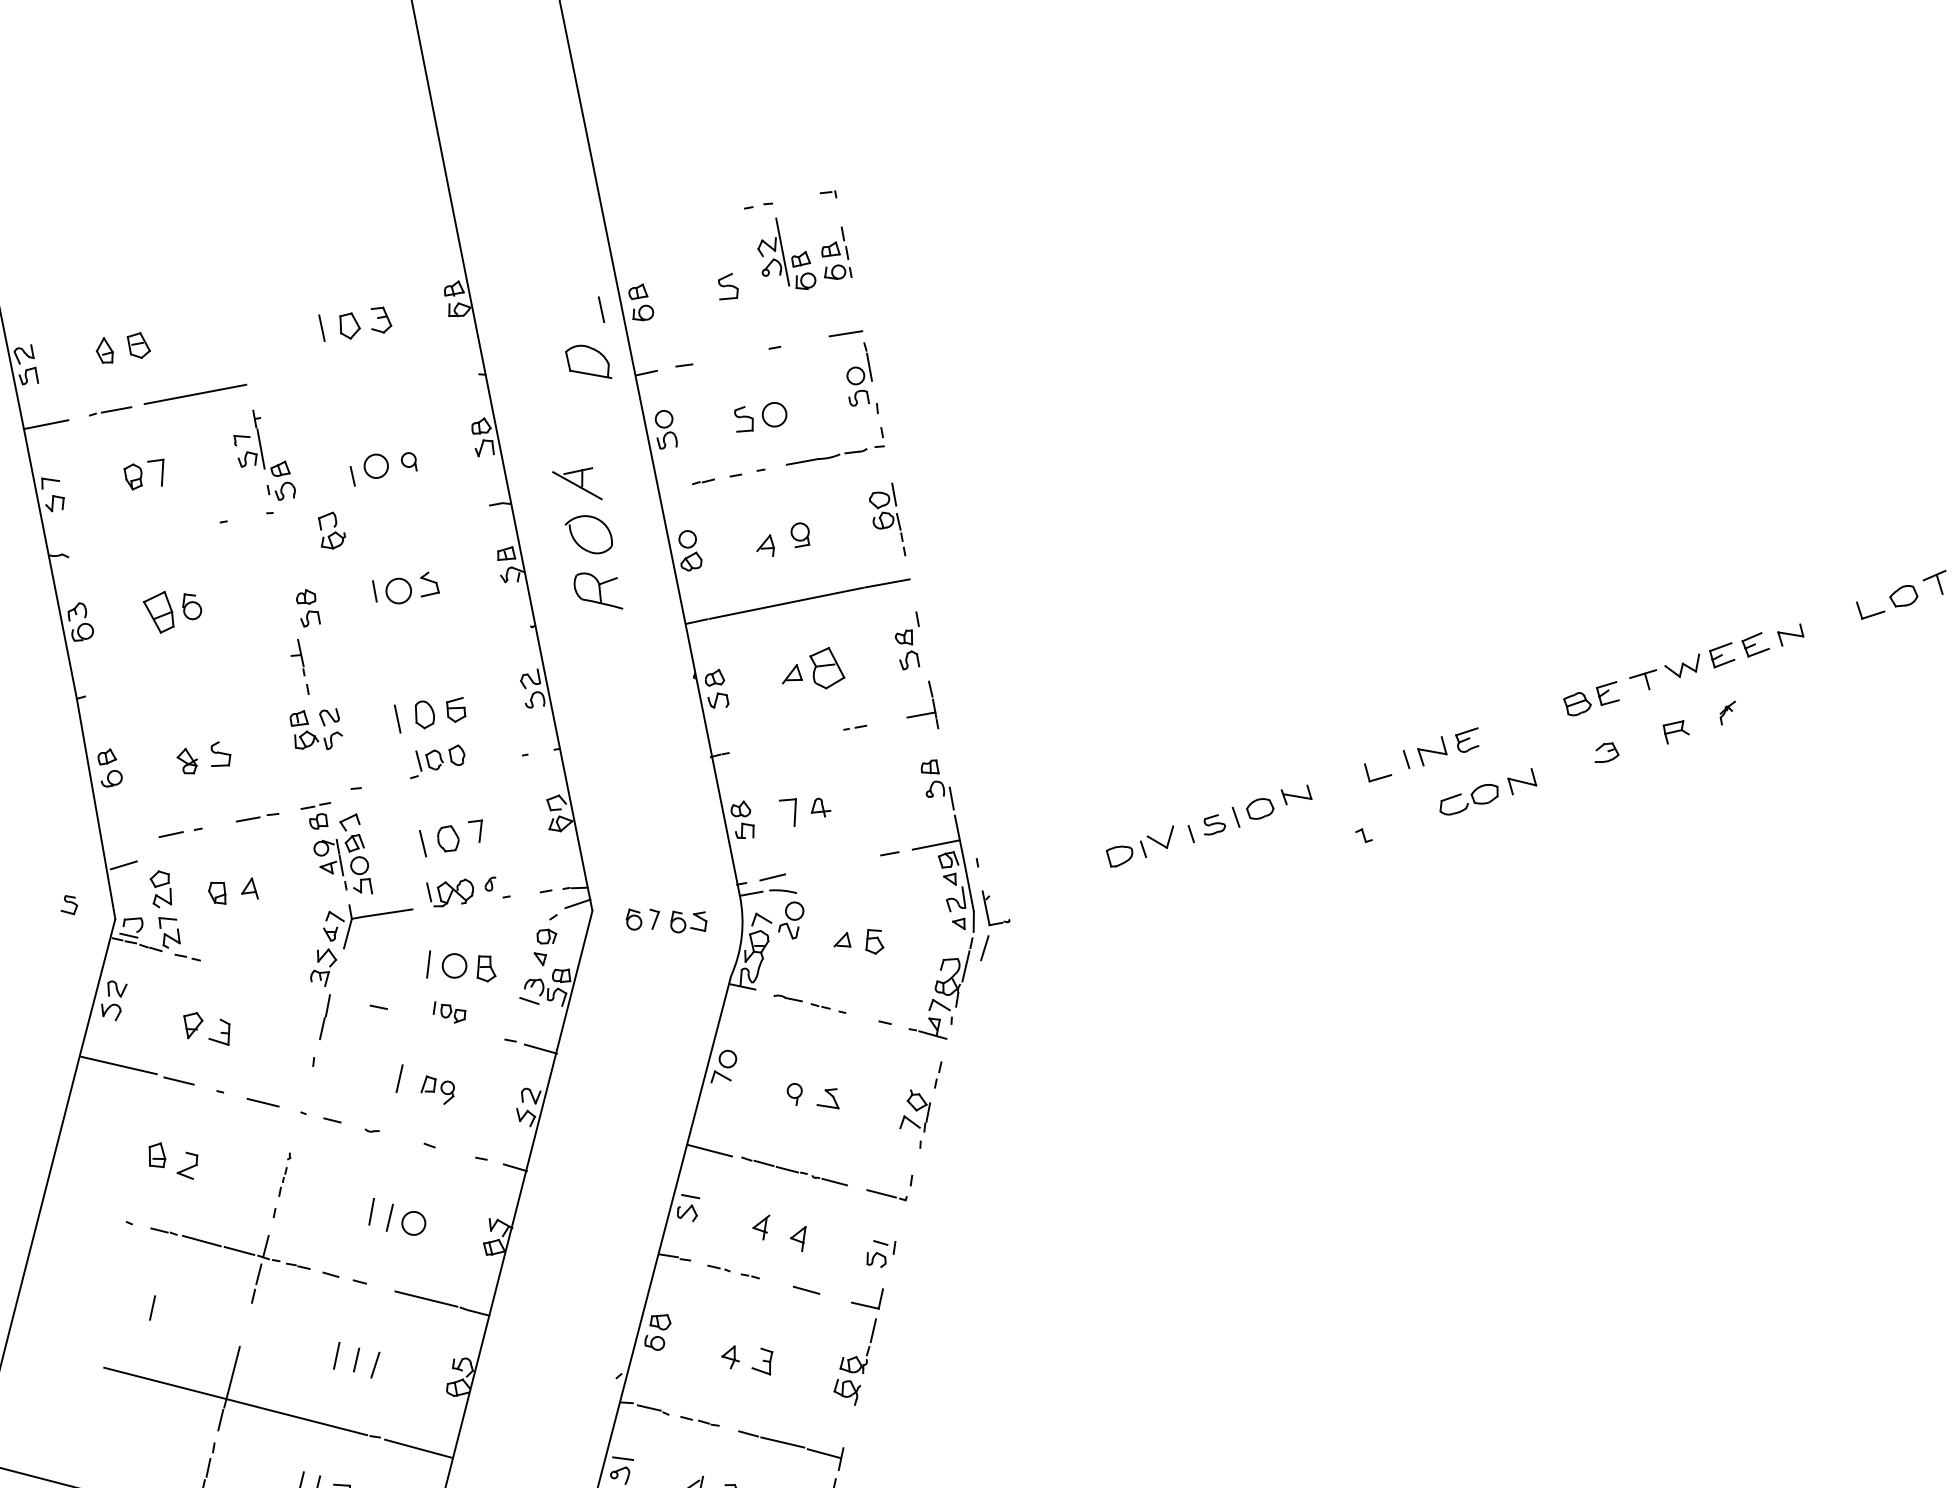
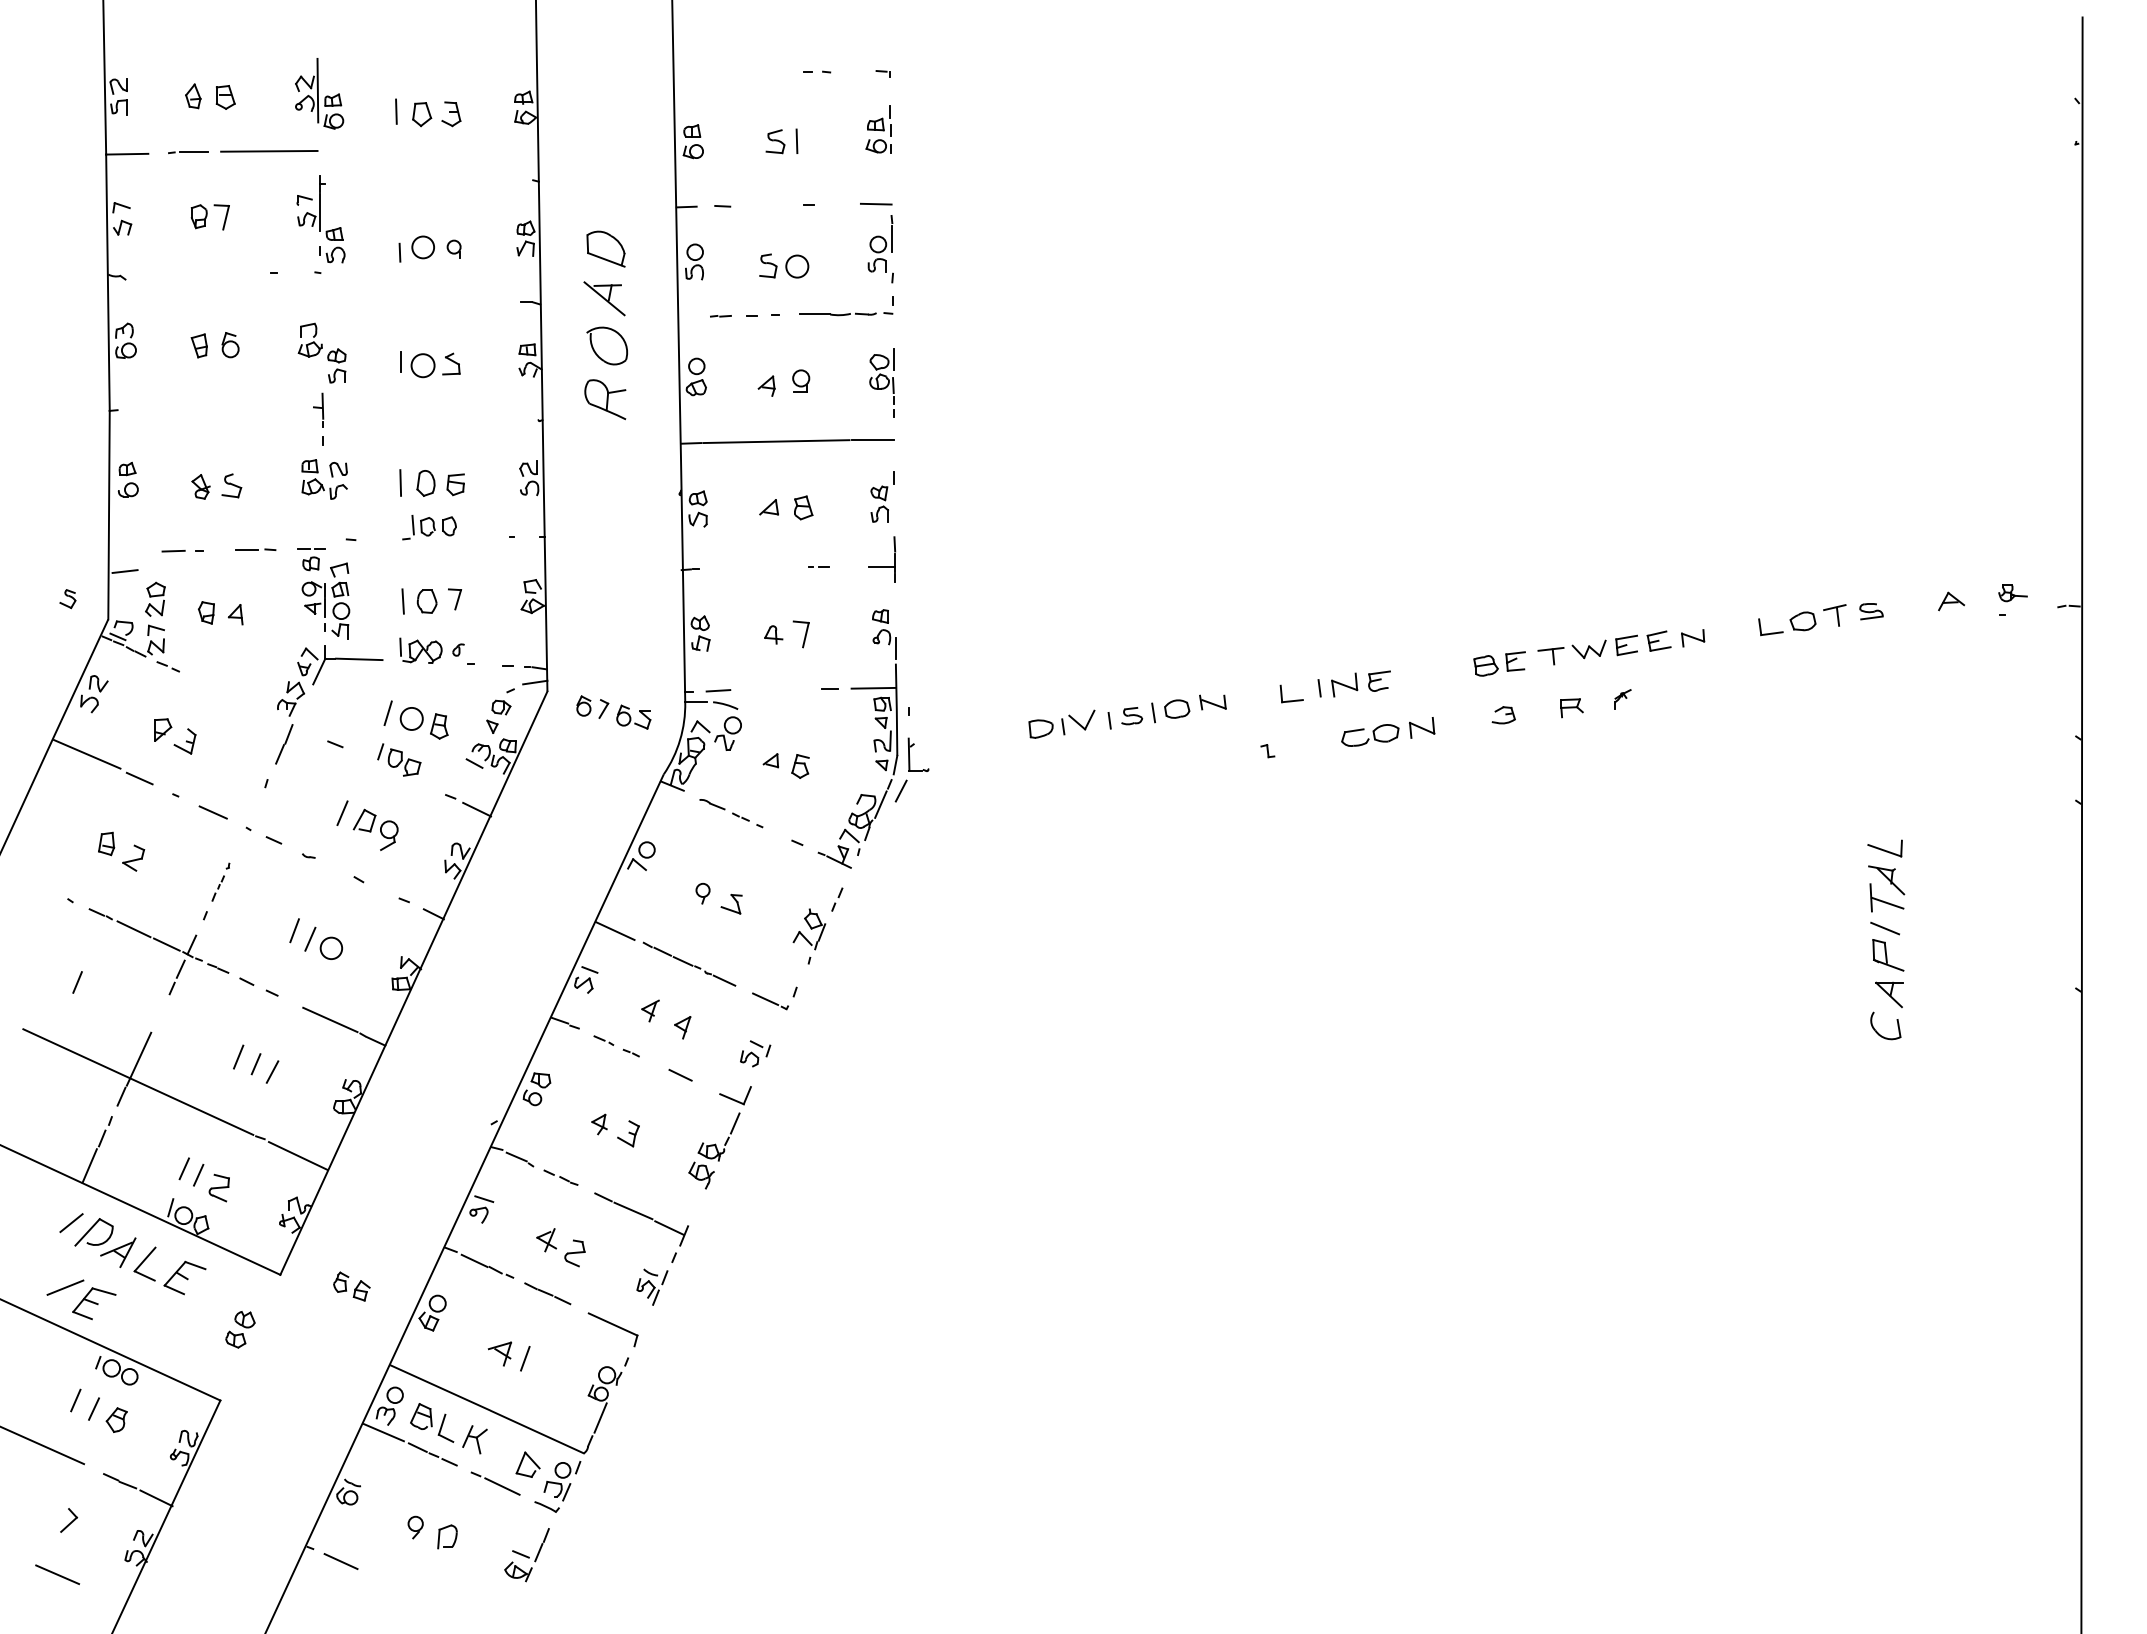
part: (784, 254) -> (319, 93), moved
line: (600, 308) -> (796, 140), moved
part: (587, 362) -> (605, 248), moved
part: (330, 530) -> (309, 339), moved
part: (157, 612) -> (198, 345), size x0.62
part: (827, 667) -> (803, 507), size x0.62
part: (789, 813) -> (800, 634), moved
part: (449, 1011) -> (399, 759), size x1.43
part: (437, 1089) -> (375, 829), size x1.43

